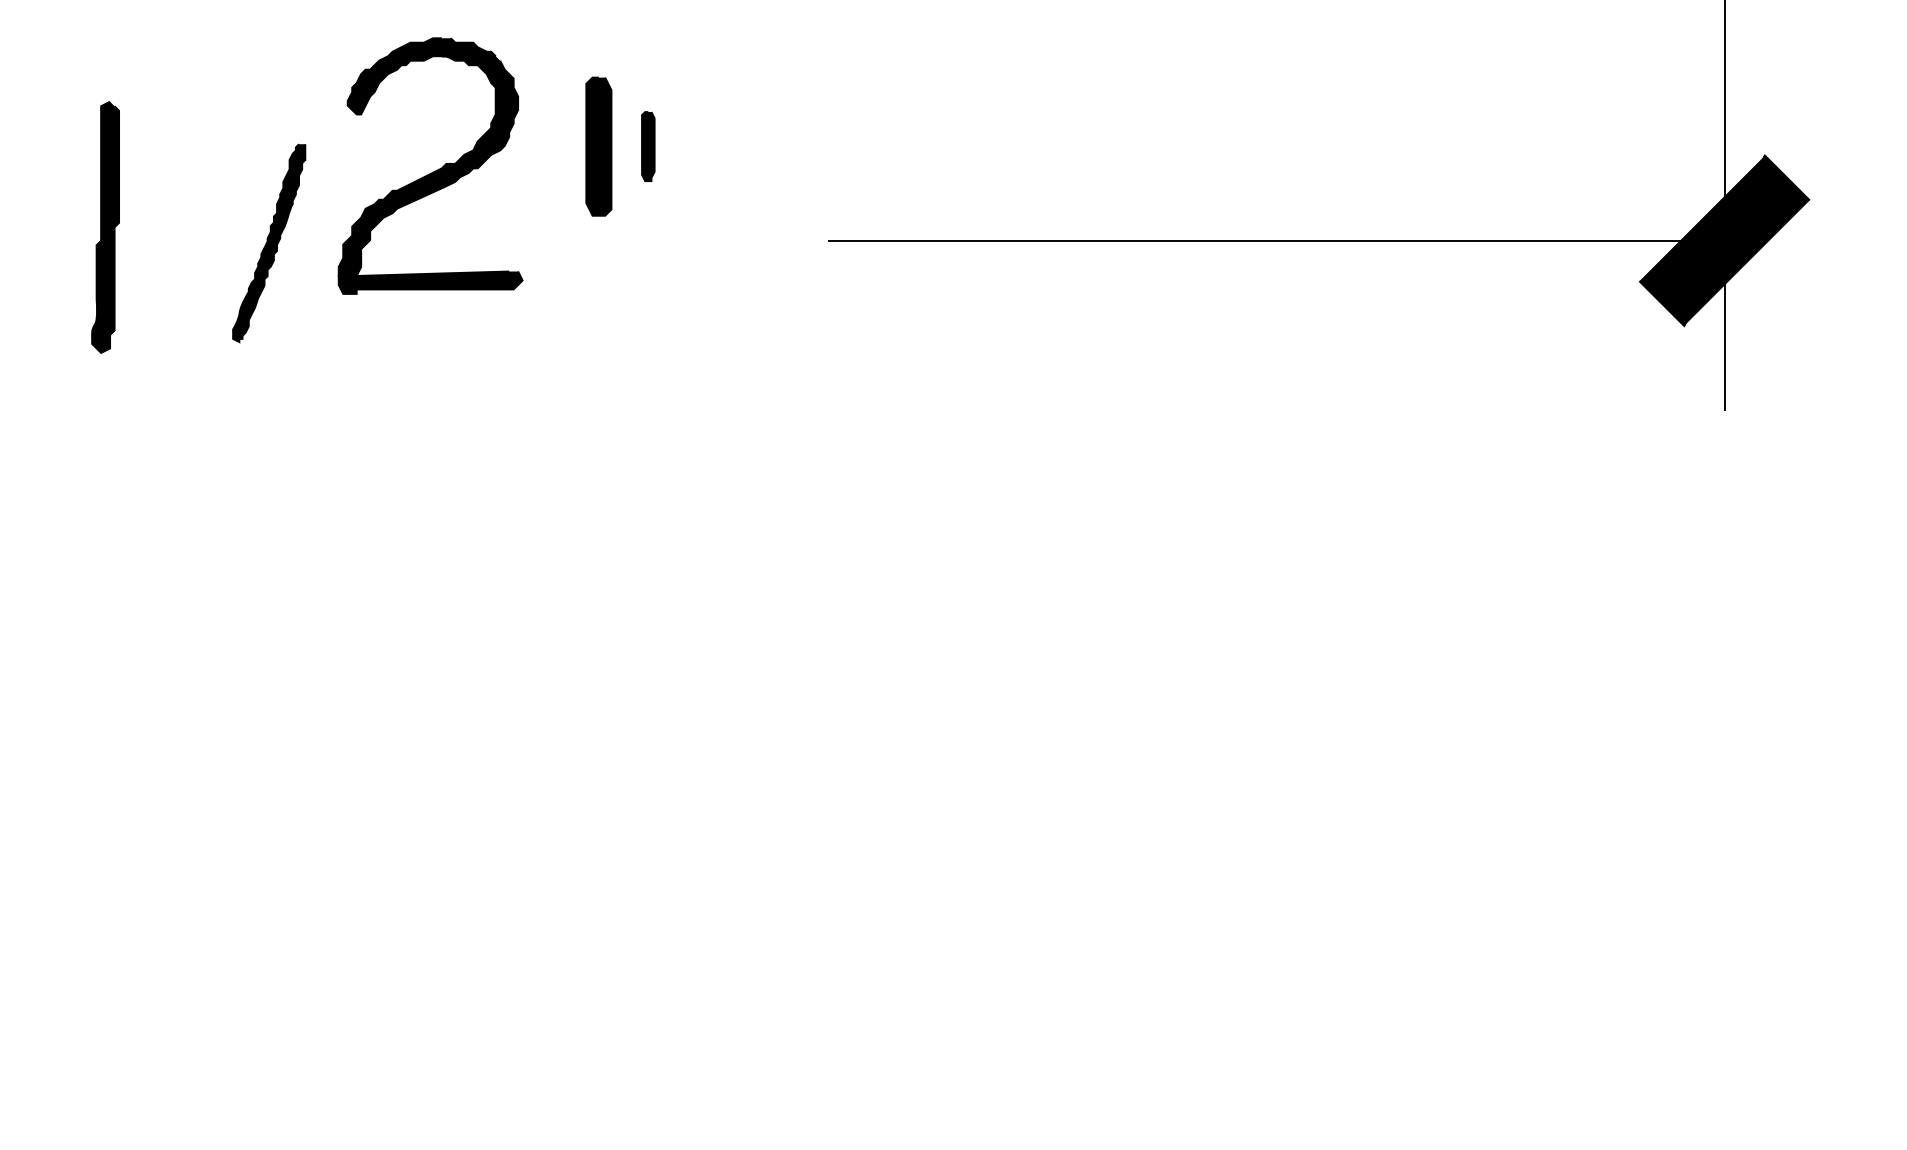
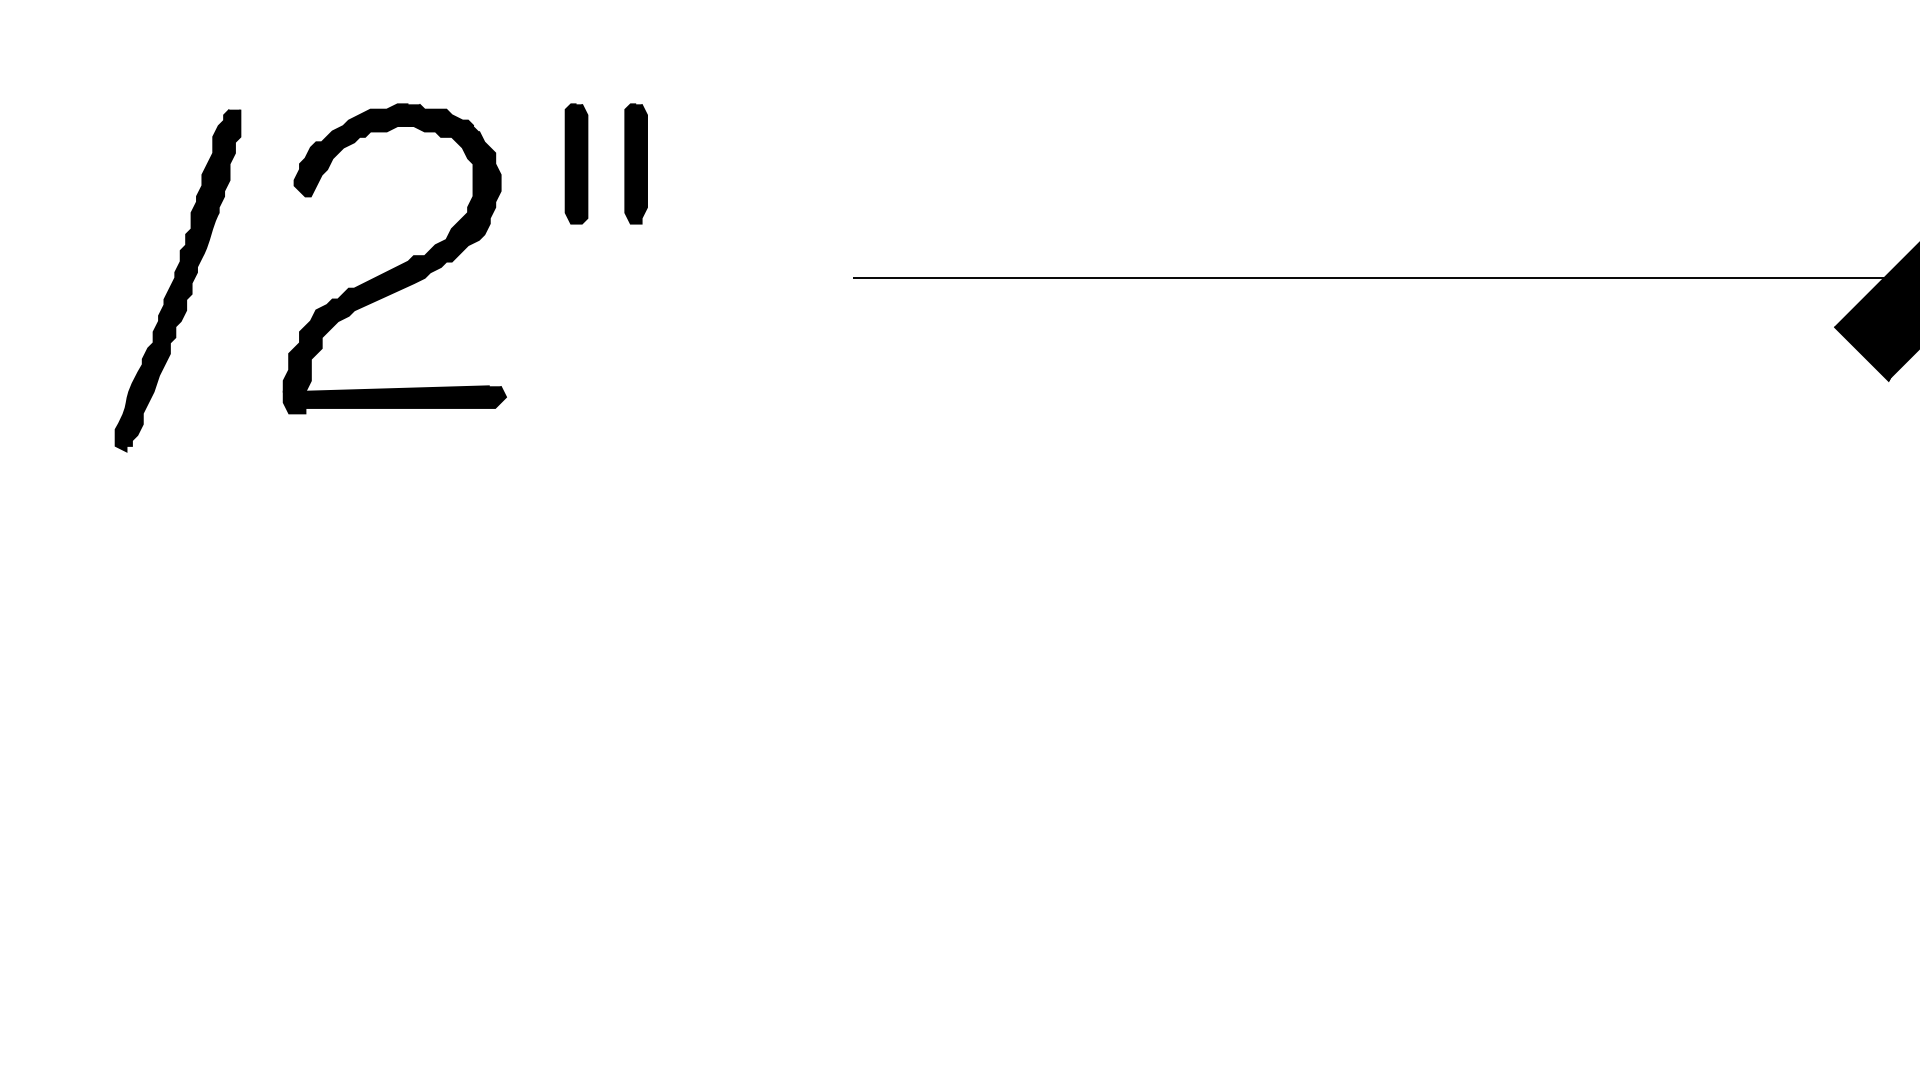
part: (598, 146) -> (576, 163), size x0.71
part: (648, 146) -> (636, 163), size x1.43
part: (433, 171) -> (398, 265), moved
part: (268, 243) -> (177, 281), size x1.43

